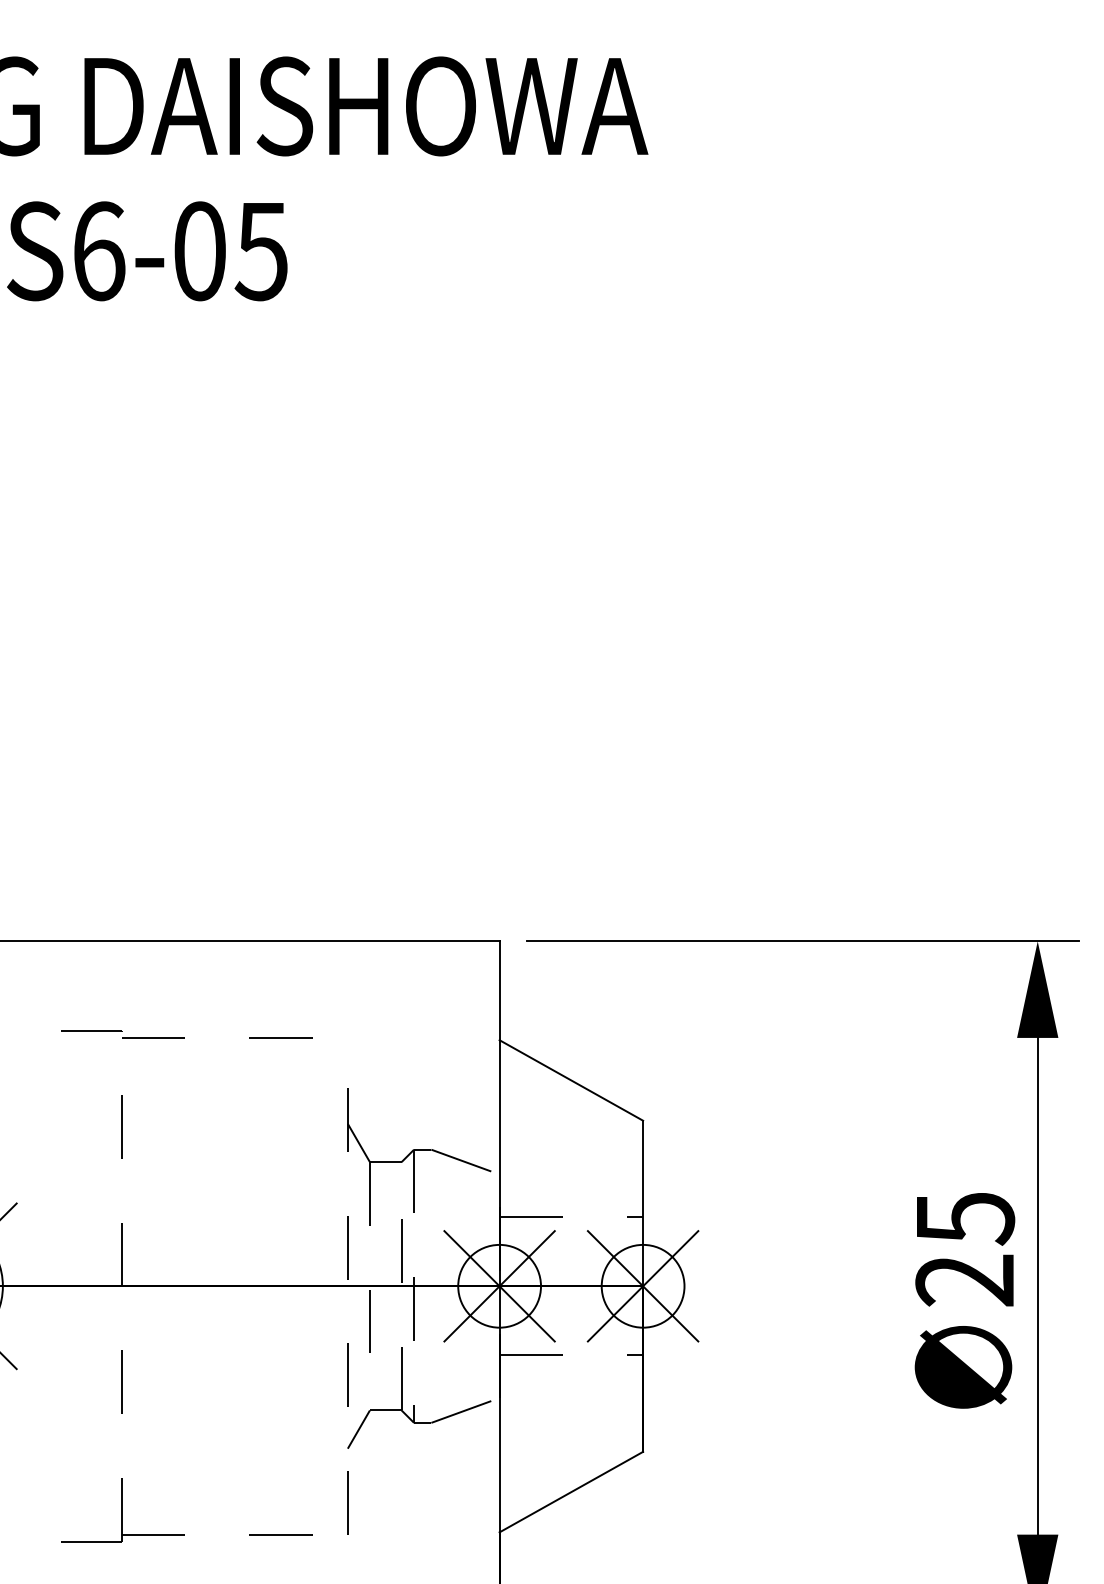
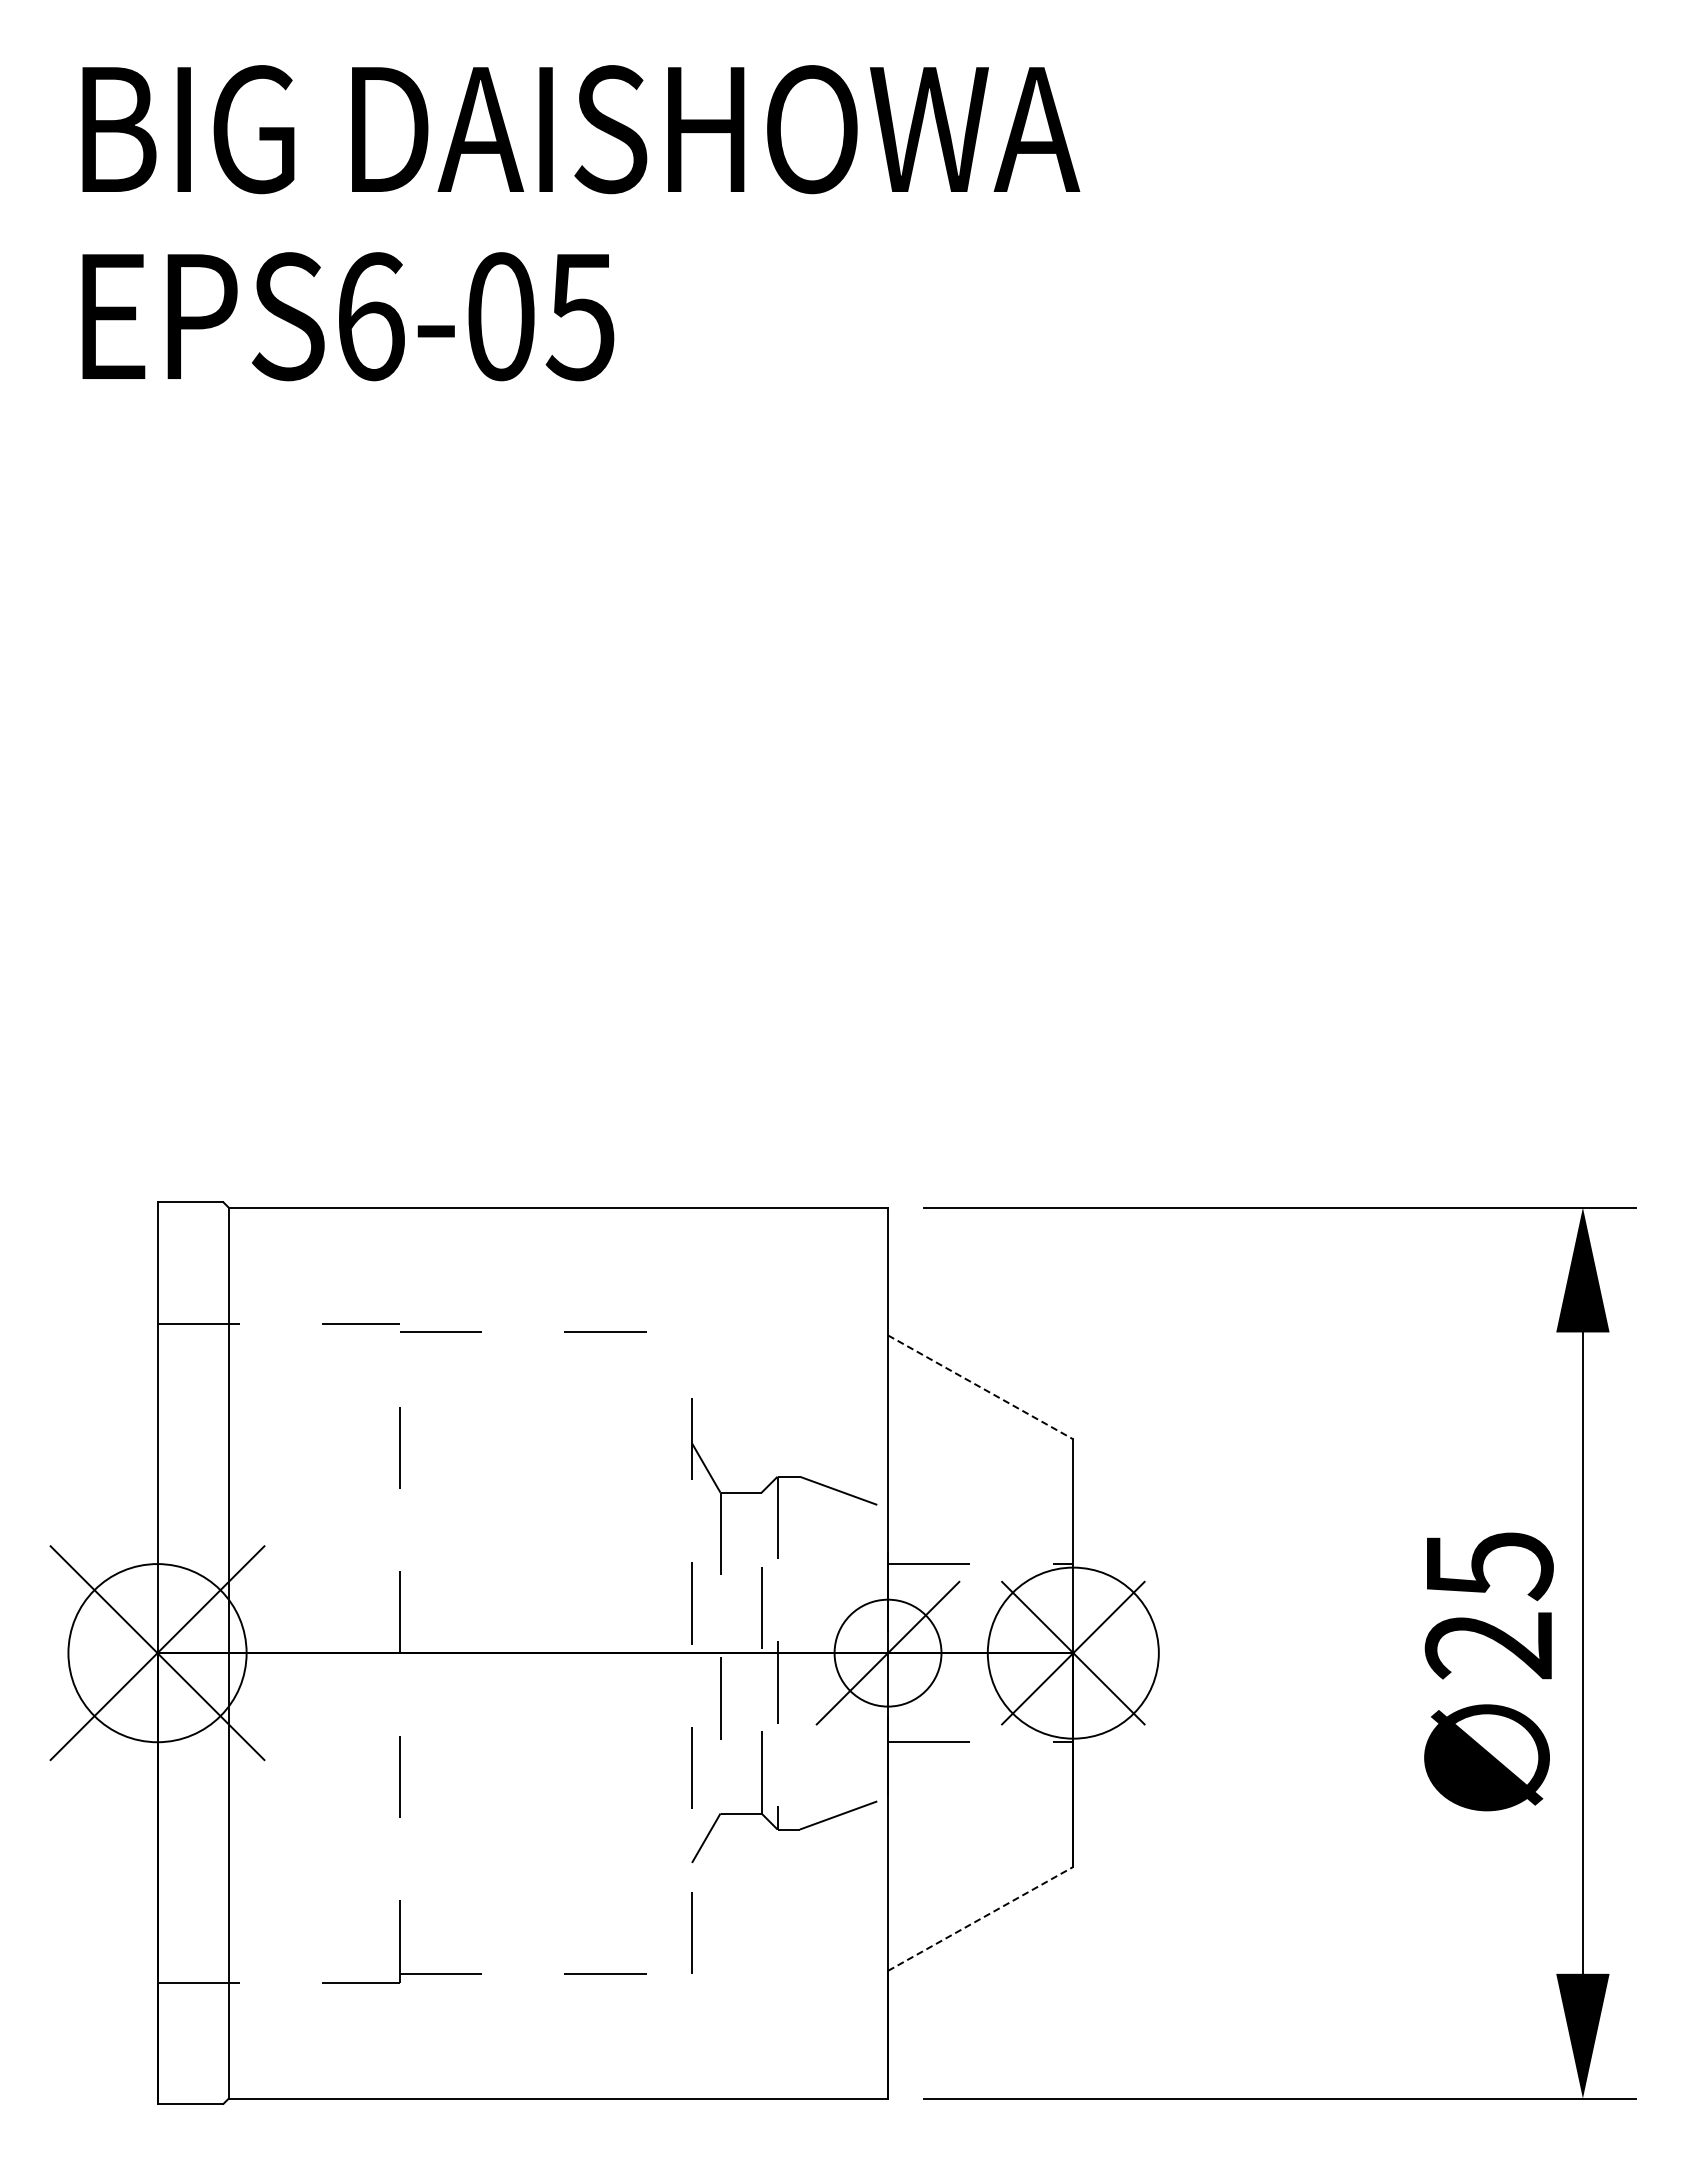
line: (571, 1080) -> (981, 1387), solid -> dashed
line: (499, 1285) -> (887, 1652), removed
circle: (642, 1285) -> (1072, 1652), size x1.6
line: (571, 1491) -> (981, 1918), solid -> dashed

